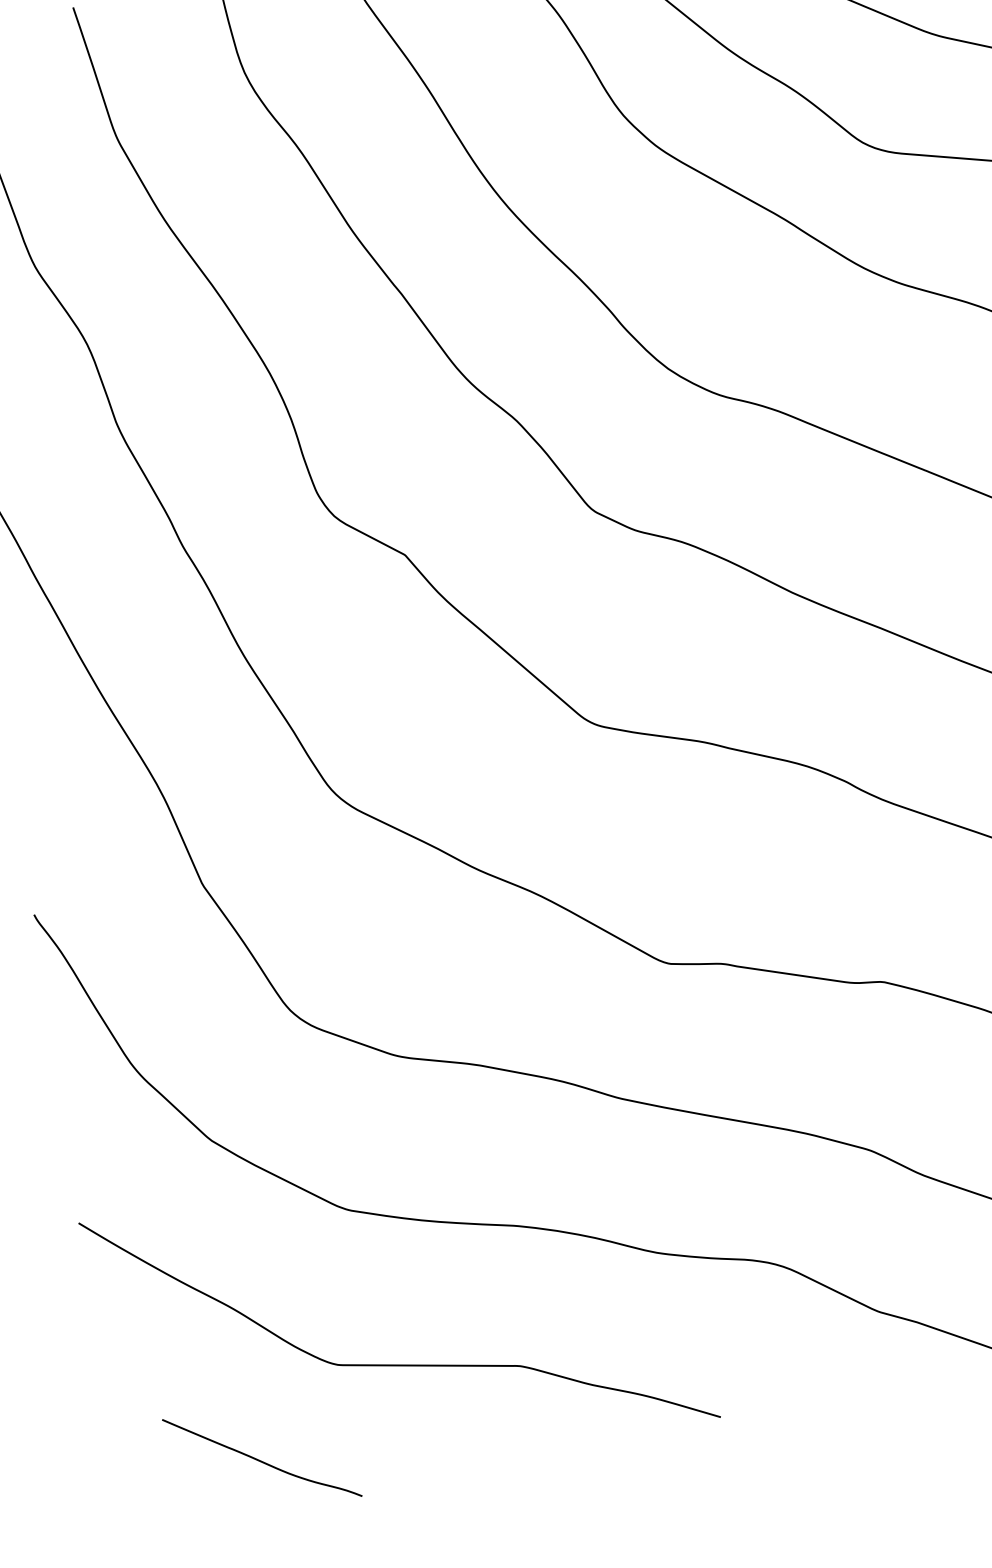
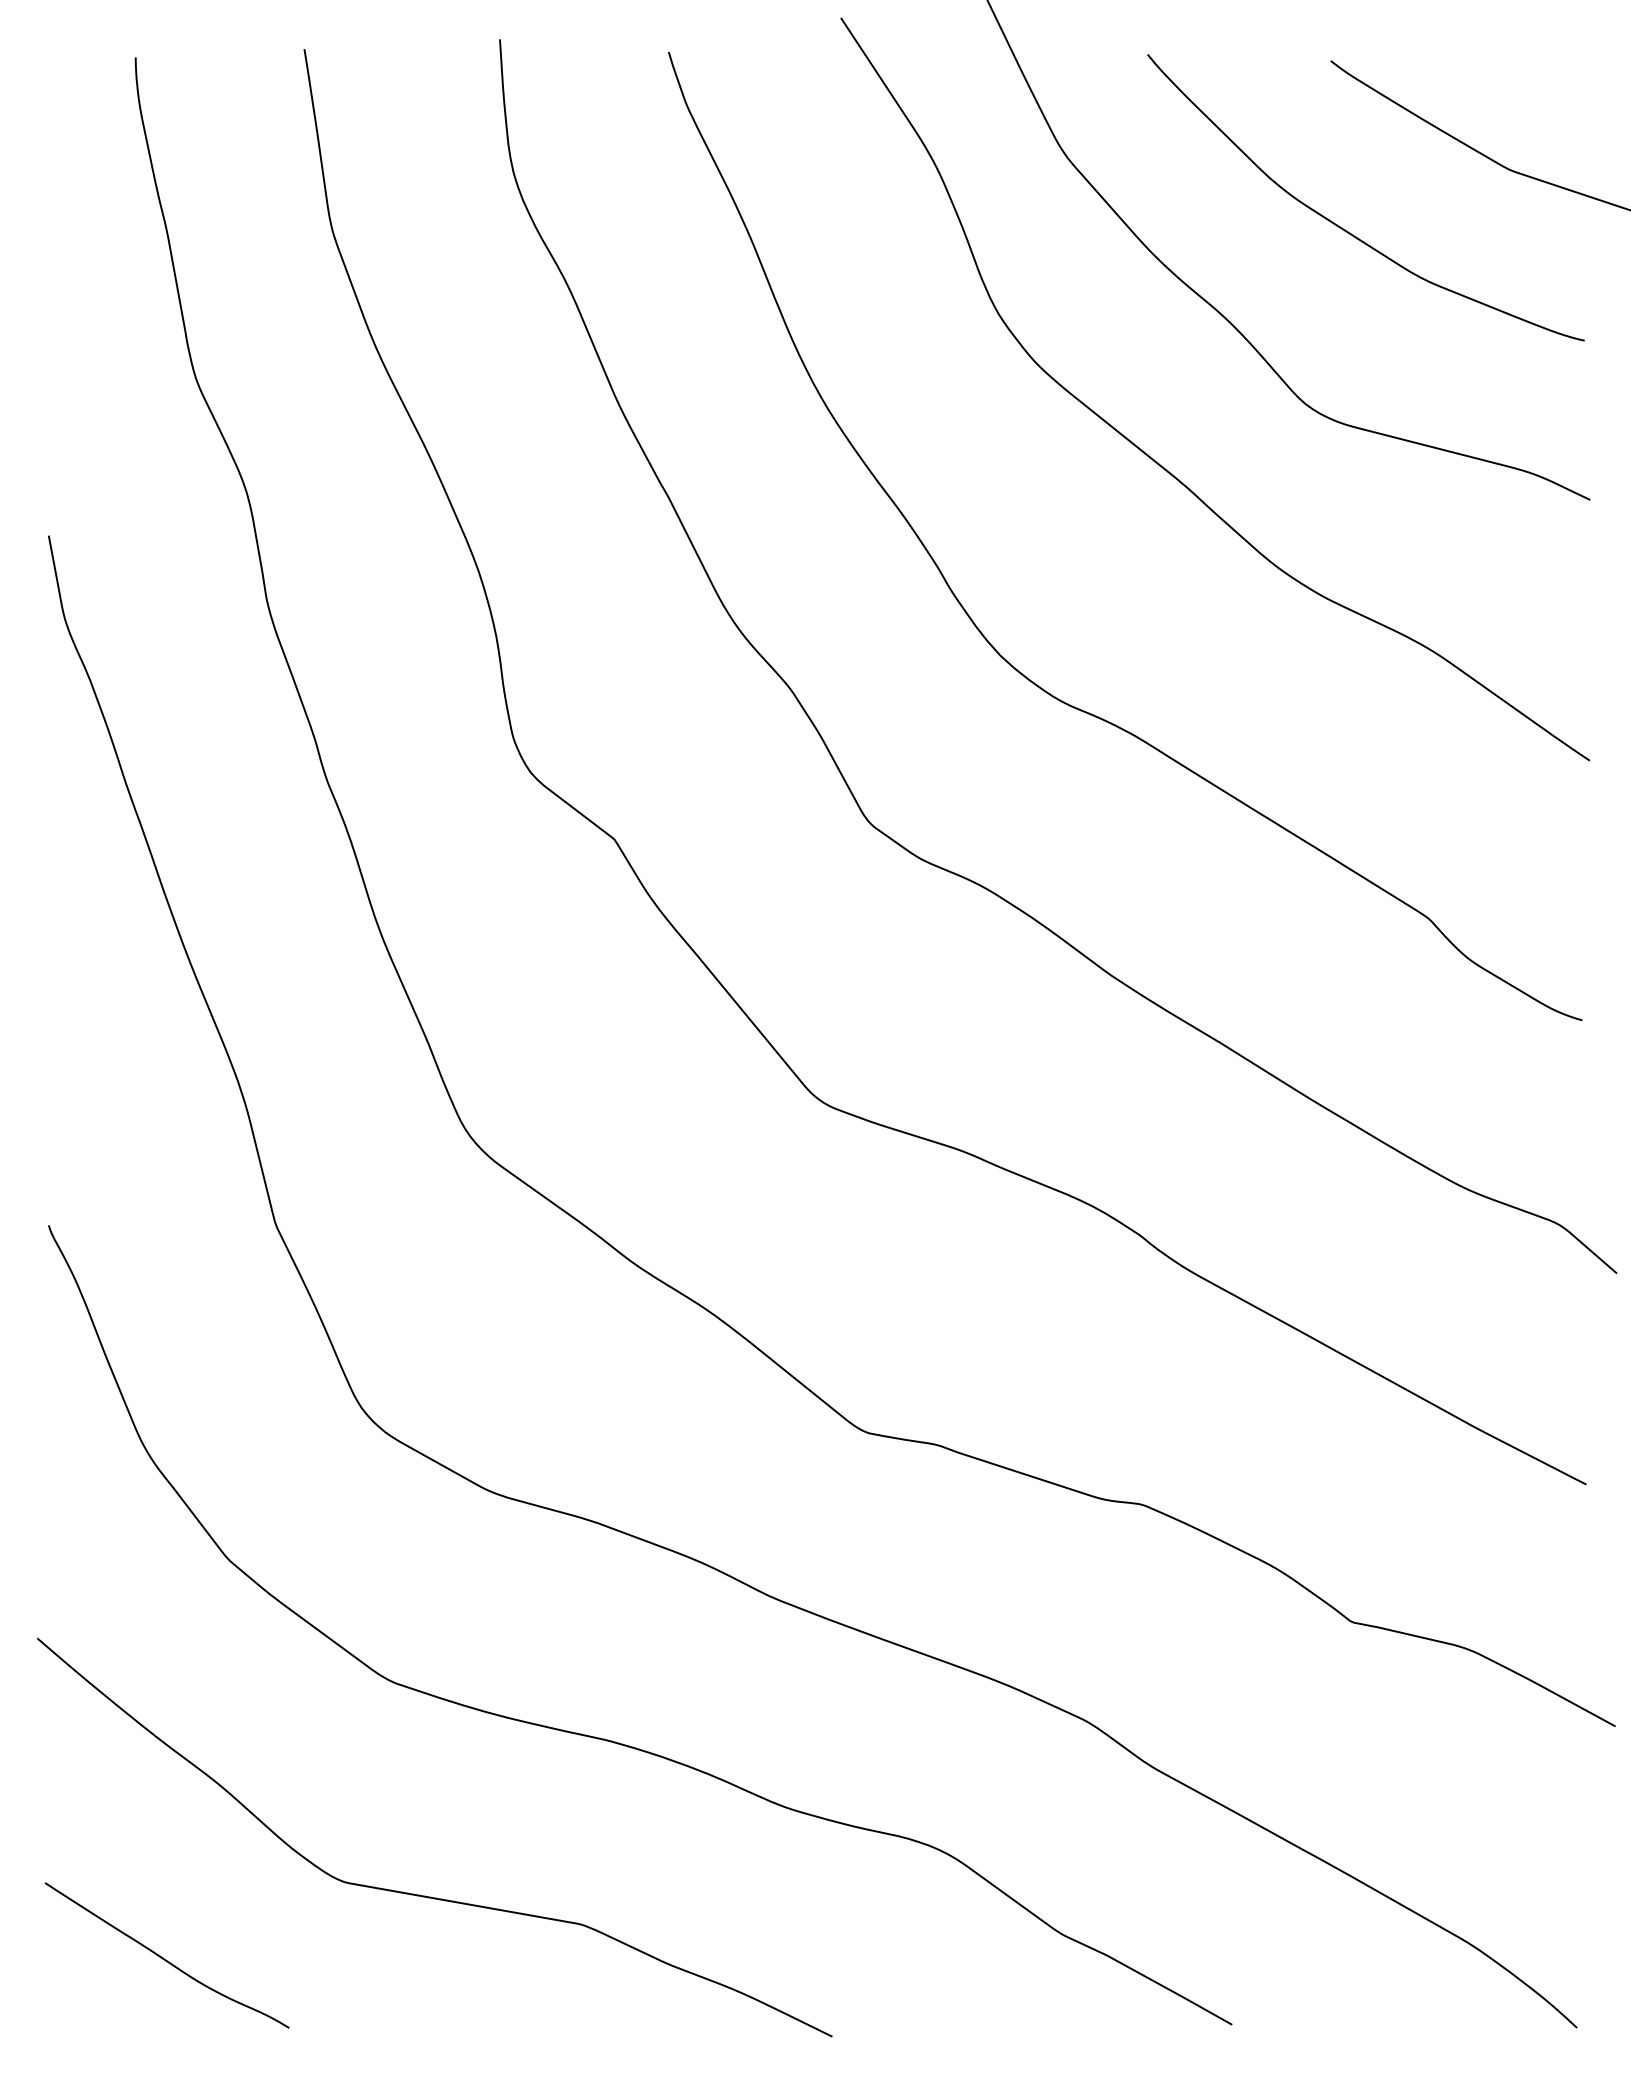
curve: (259, 1459) -> (163, 1957), moved

